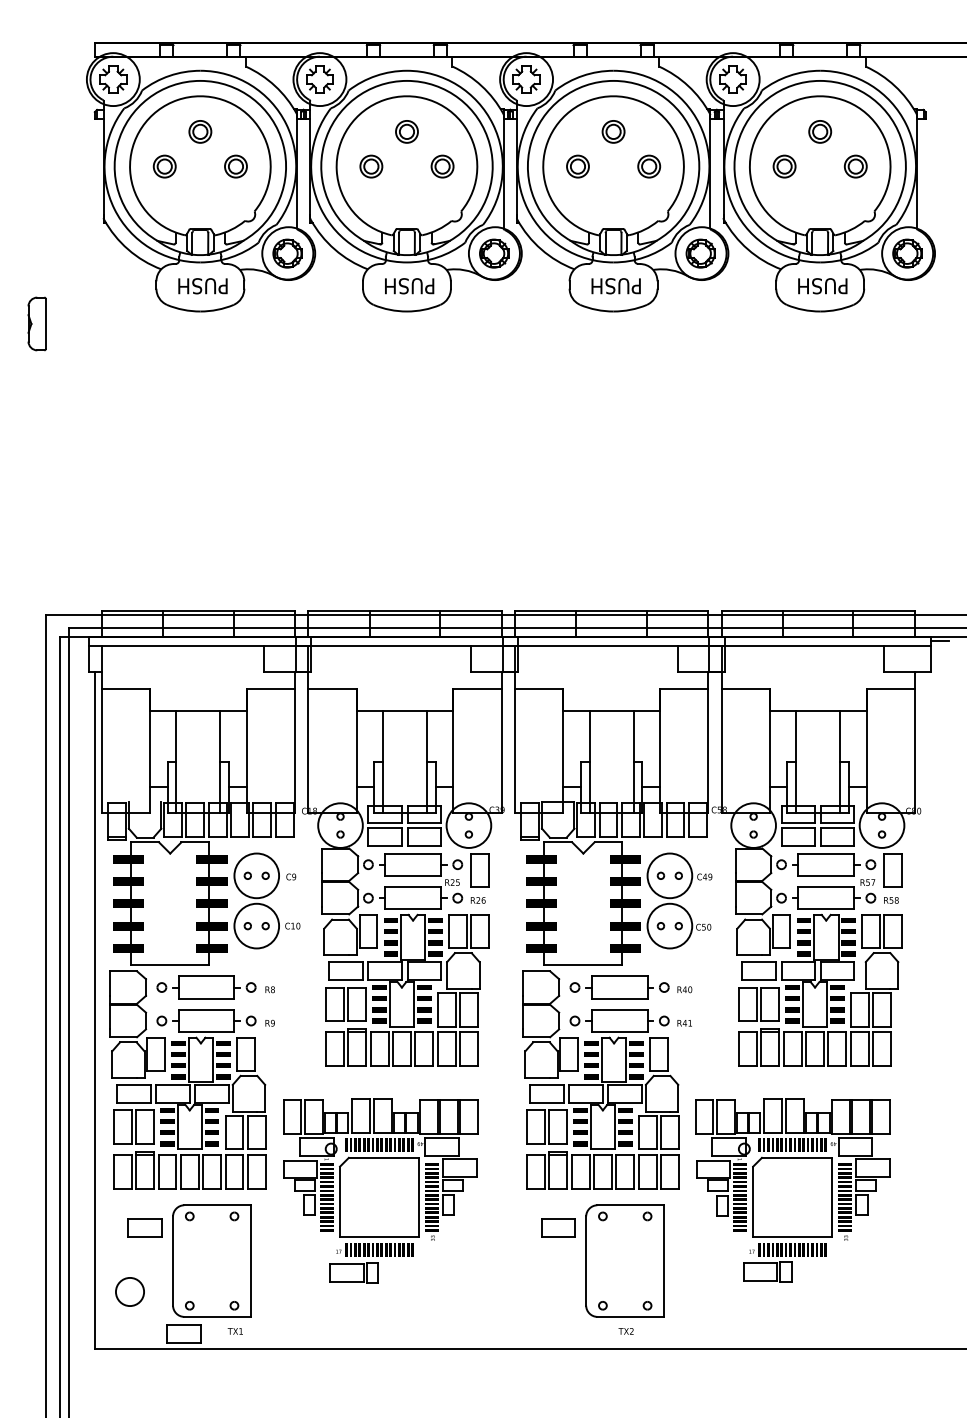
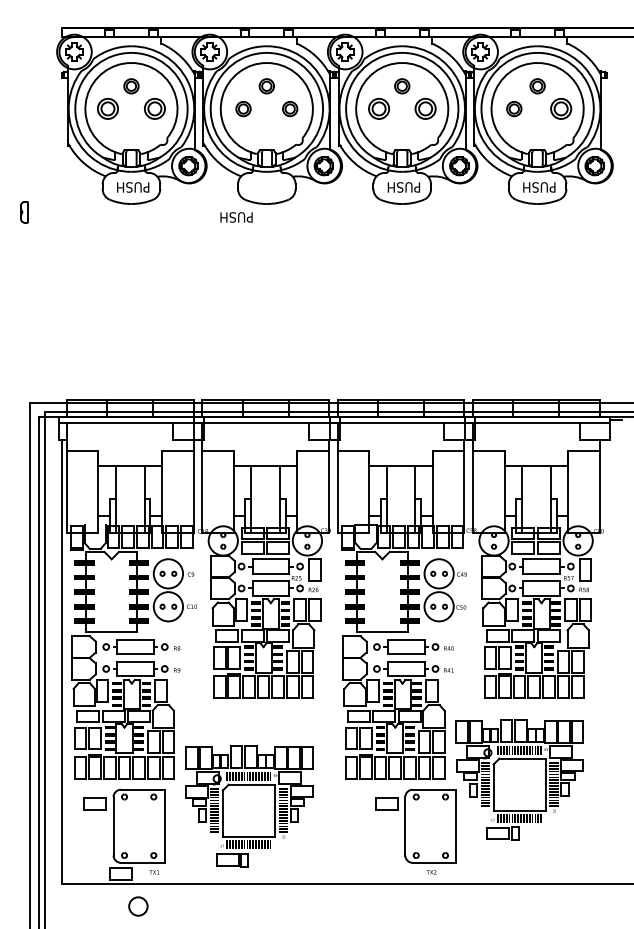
part: (165, 167) -> (108, 109), size x1.4
part: (235, 167) -> (154, 109), size x1.4
part: (577, 167) -> (378, 109), size x1.4
part: (649, 167) -> (425, 109), size x1.4
part: (855, 167) -> (560, 109), size x1.4
text: (409, 286) -> (236, 217), moved
part: (37, 324) -> (24, 212), size x0.6
part: (380, 1191) -> (249, 806), moved
part: (601, 1269) -> (415, 831), moved
circle: (130, 1291) -> (138, 906), moved

